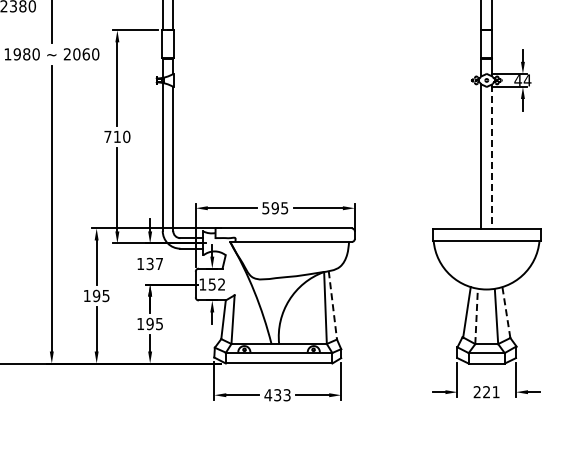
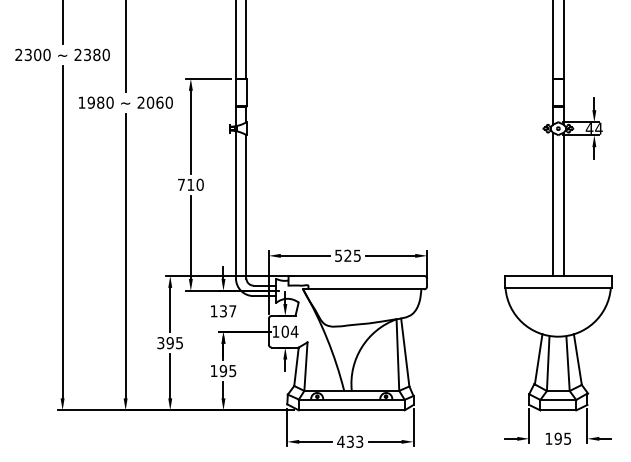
line: (491, 156) -> (563, 204), dashed -> solid
text: (274, 207) -> (347, 255), 595 -> 525
text: (216, 284) -> (289, 331), 152 -> 104
text: (86, 296) -> (160, 343), 195 -> 395
line: (333, 306) -> (405, 353), dashed -> solid
line: (506, 312) -> (577, 359), dashed -> solid
line: (476, 317) -> (548, 364), dashed -> solid
text: (485, 391) -> (557, 438), 221 -> 195

